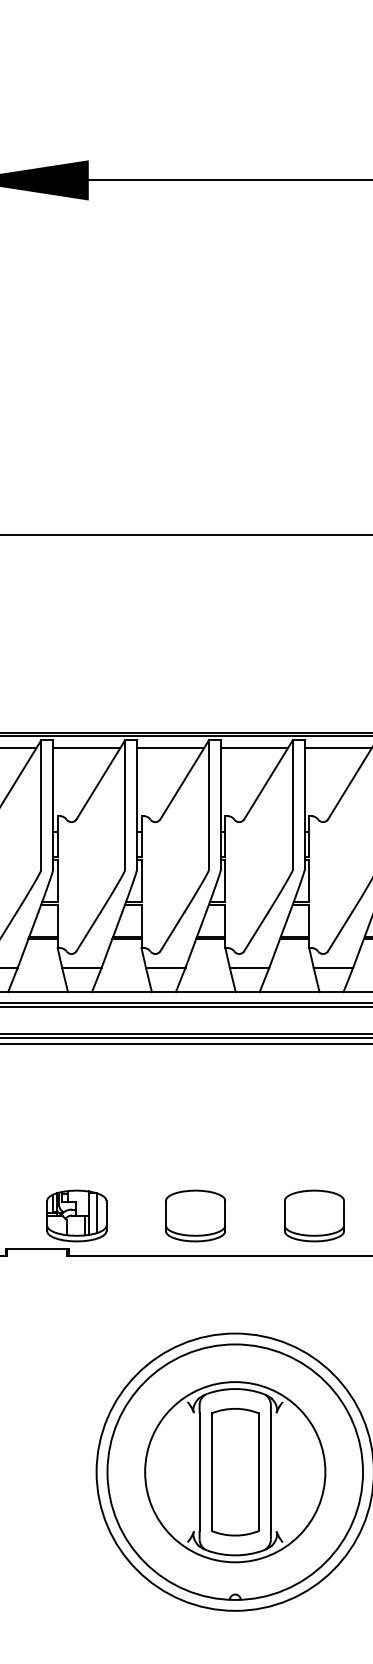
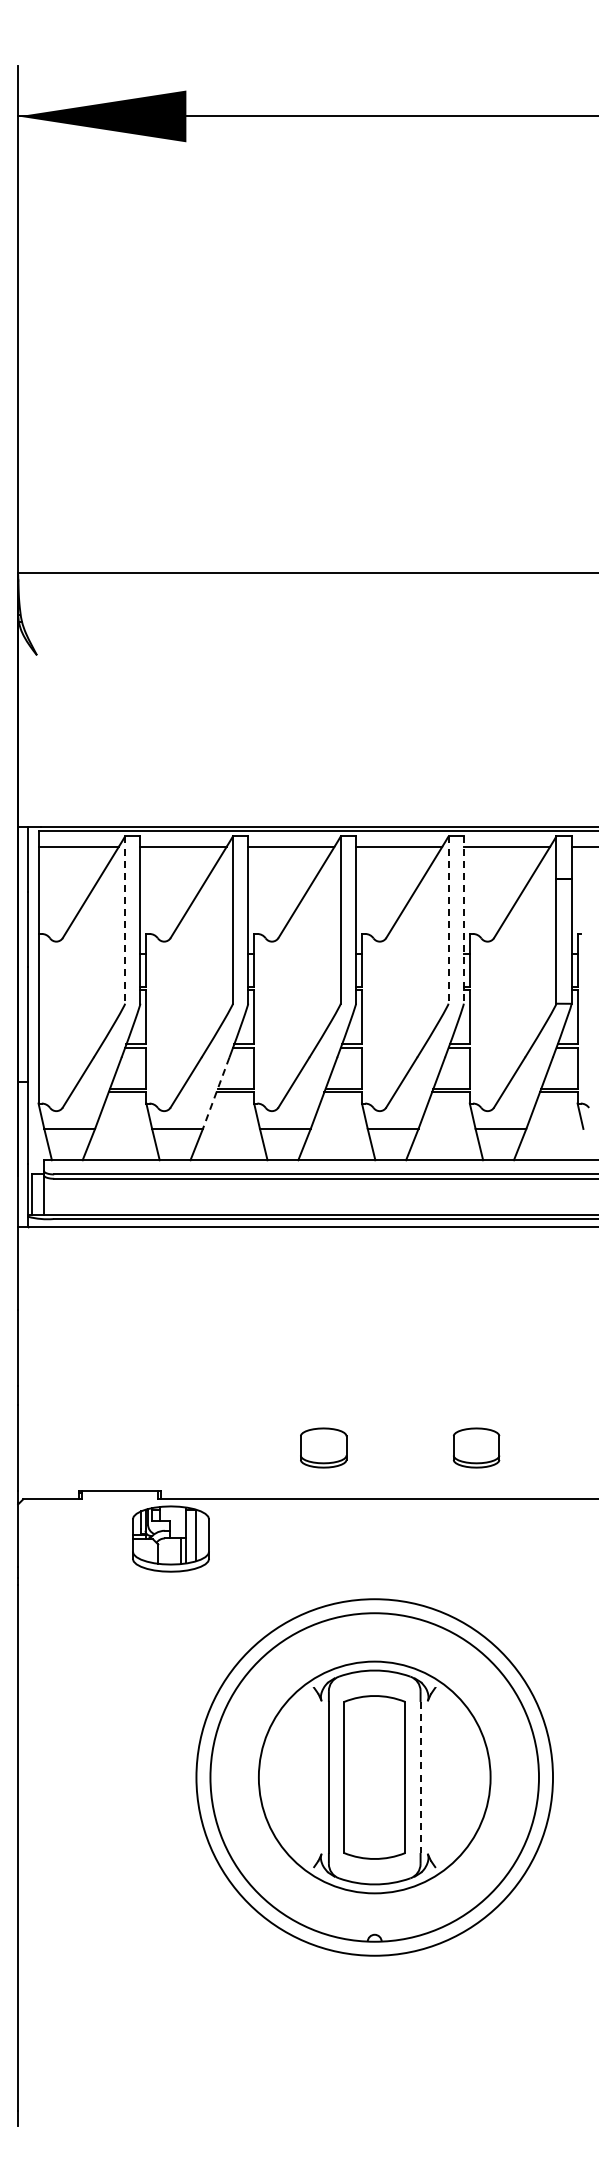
line: (41, 805) -> (125, 920), solid -> dashed
line: (292, 805) -> (448, 920), solid -> dashed
line: (304, 805) -> (463, 920), solid -> dashed
line: (112, 940) -> (216, 1093), solid -> dashed
part: (76, 1215) -> (170, 1538), moved
part: (195, 1215) -> (323, 1447), size x0.6
part: (314, 1215) -> (476, 1447), size x0.6
line: (270, 1472) -> (420, 1777), solid -> dashed

